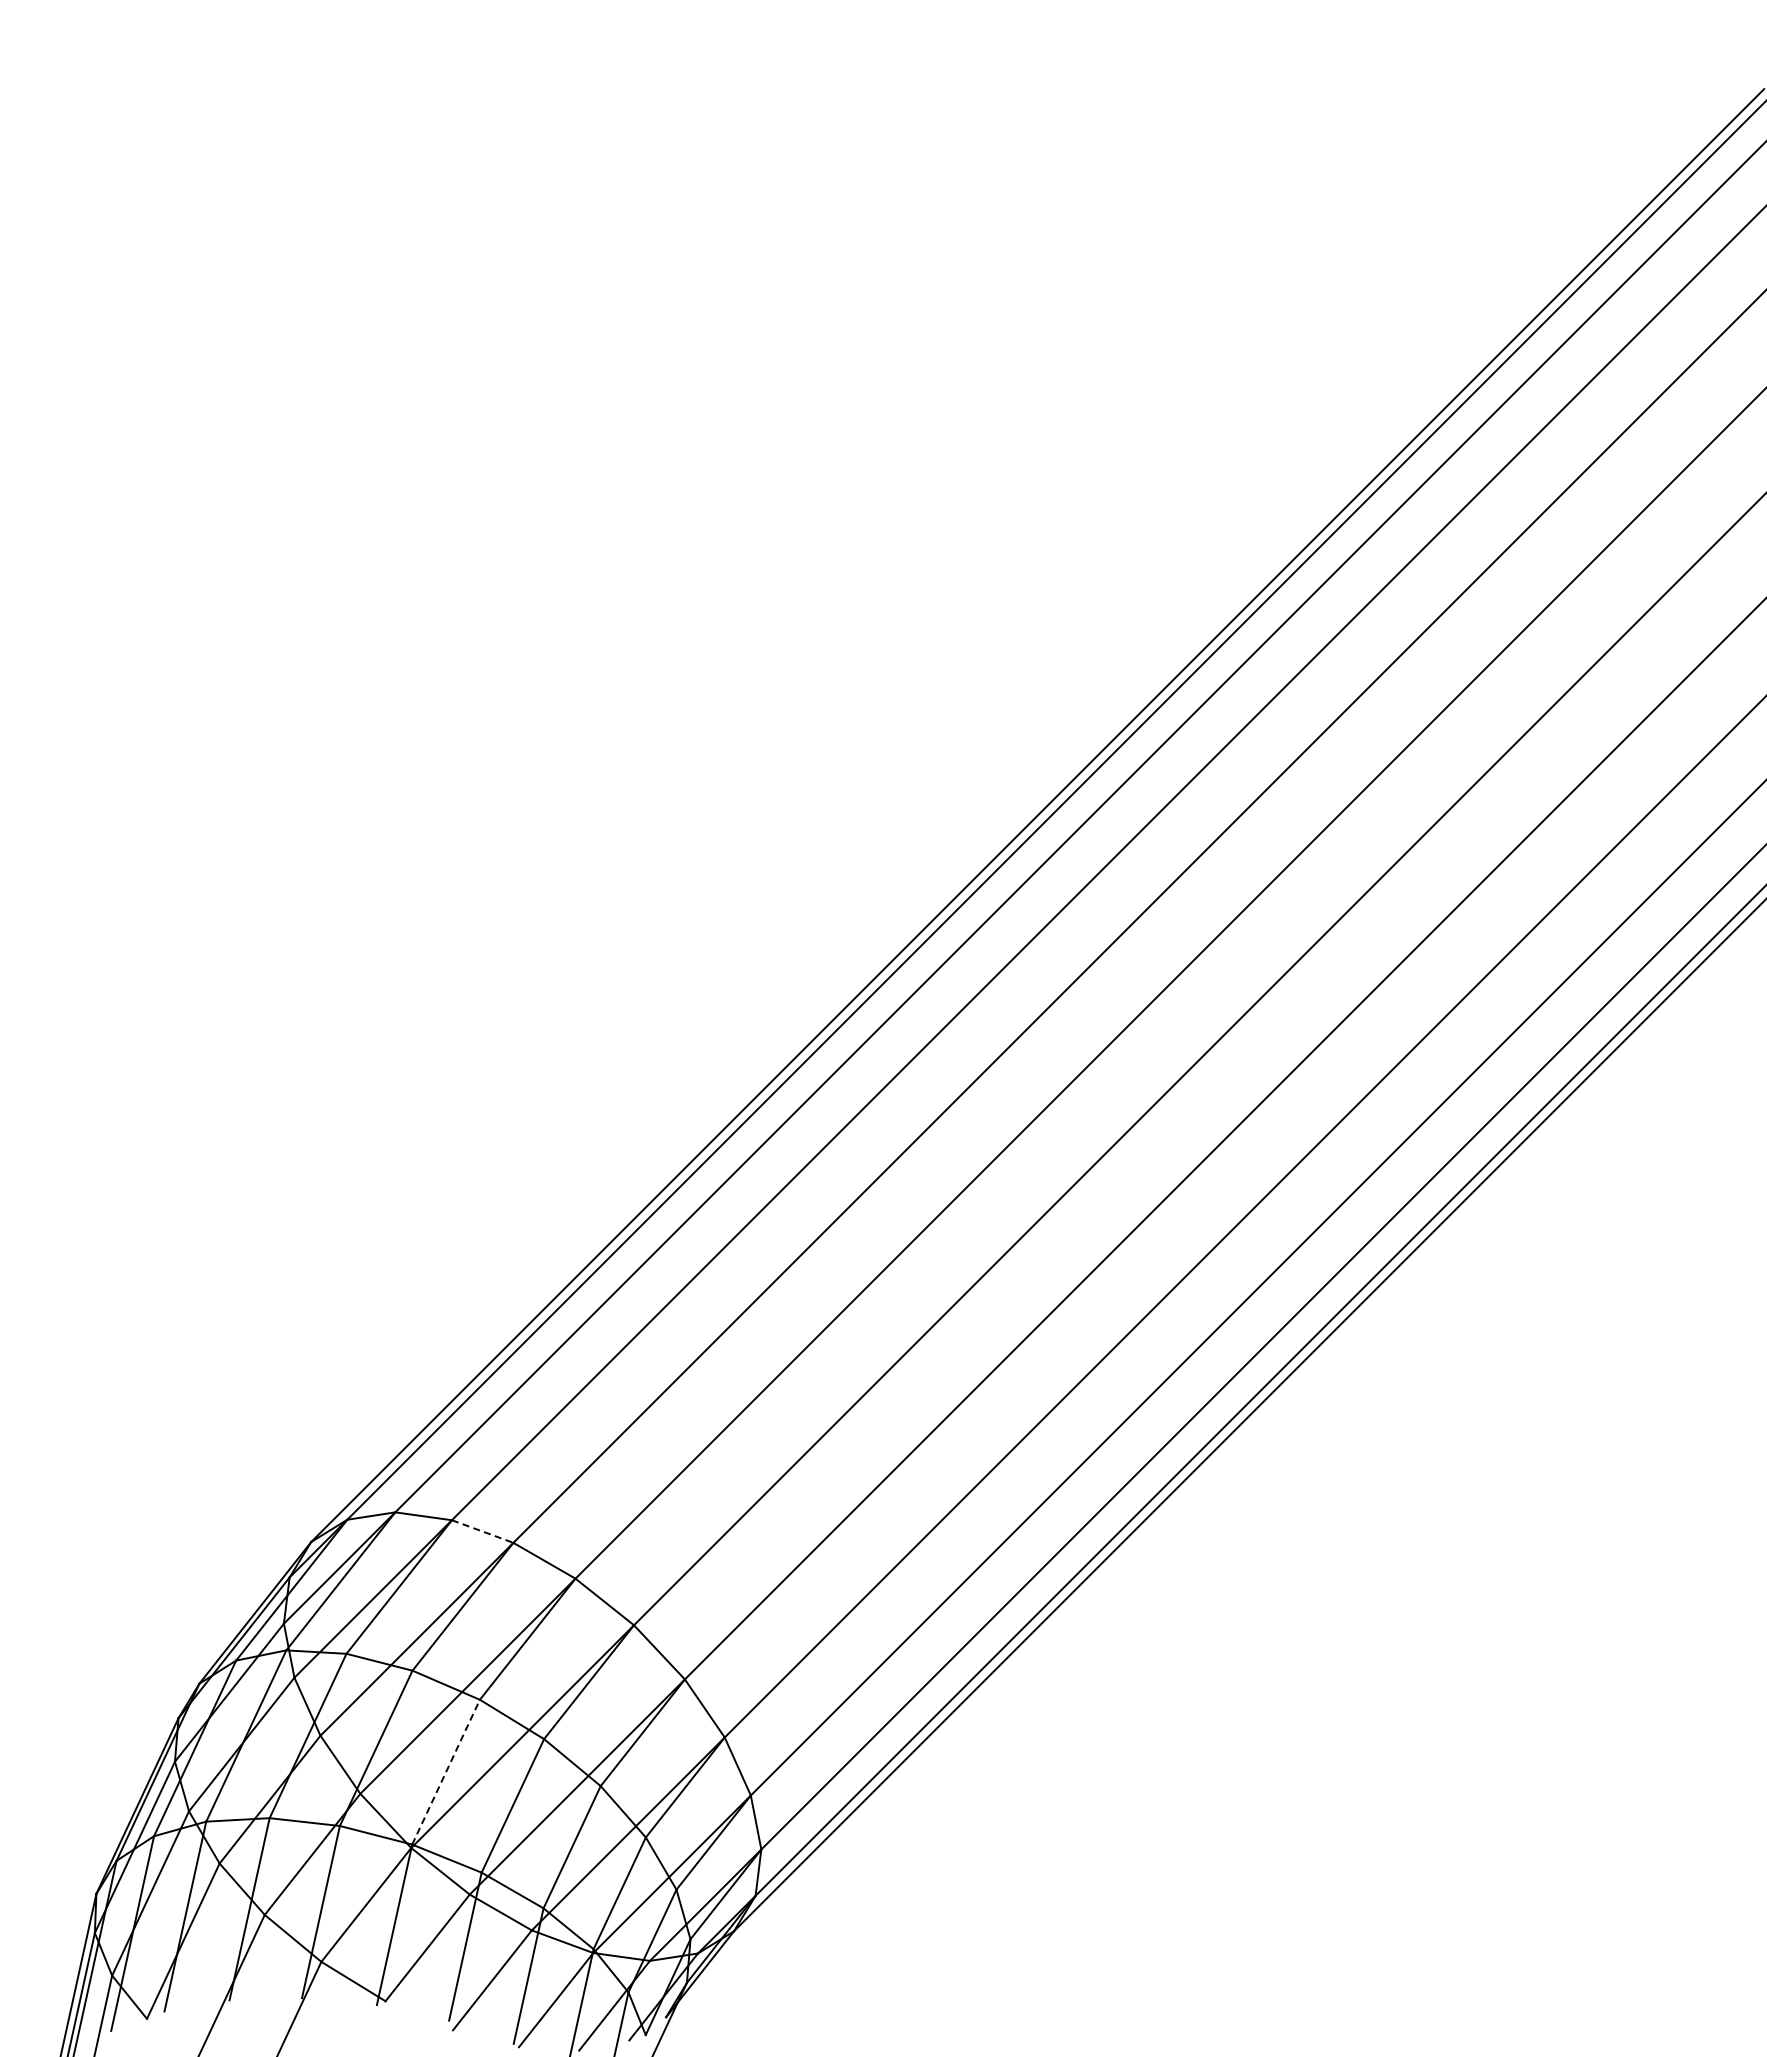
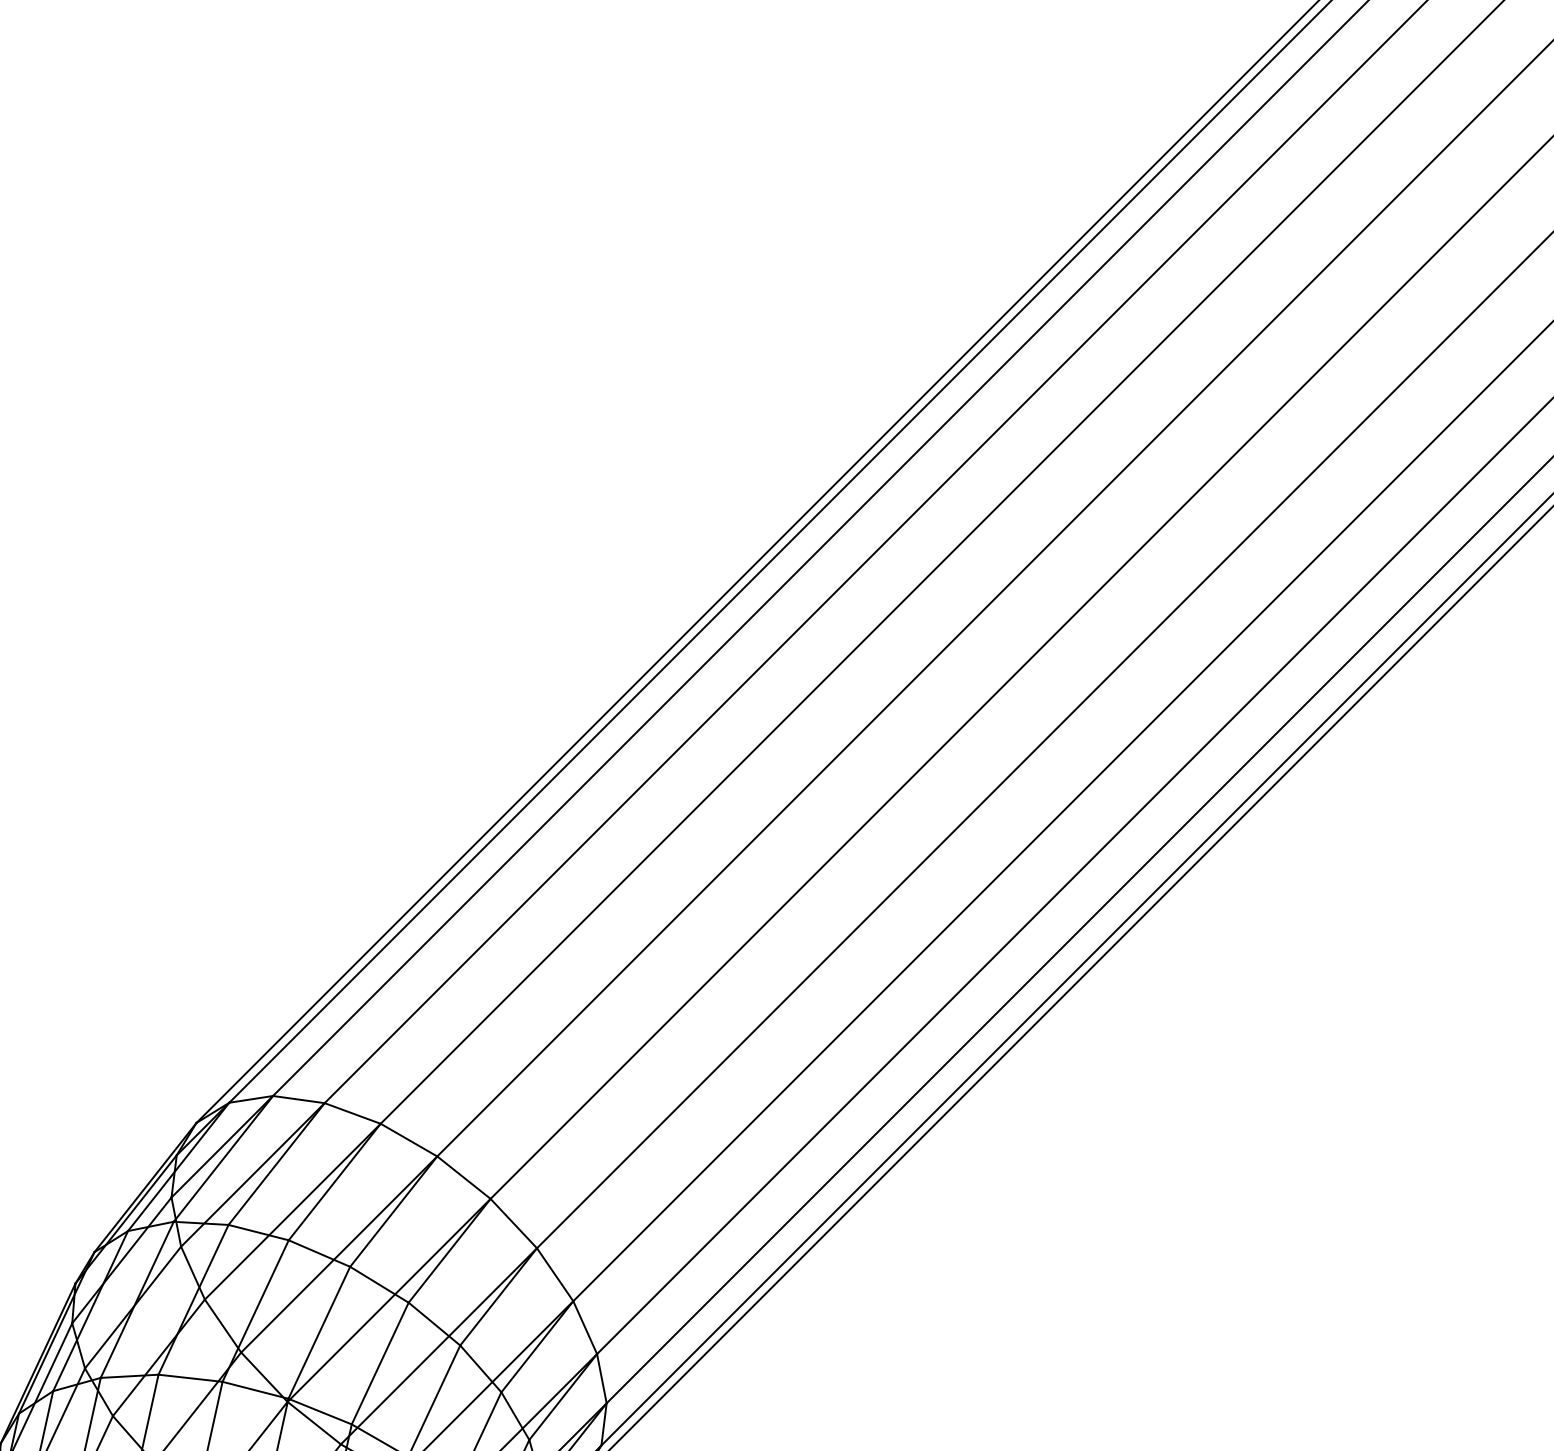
line: (482, 1531) -> (352, 1113), dashed -> solid
line: (446, 1772) -> (319, 1333), dashed -> solid

